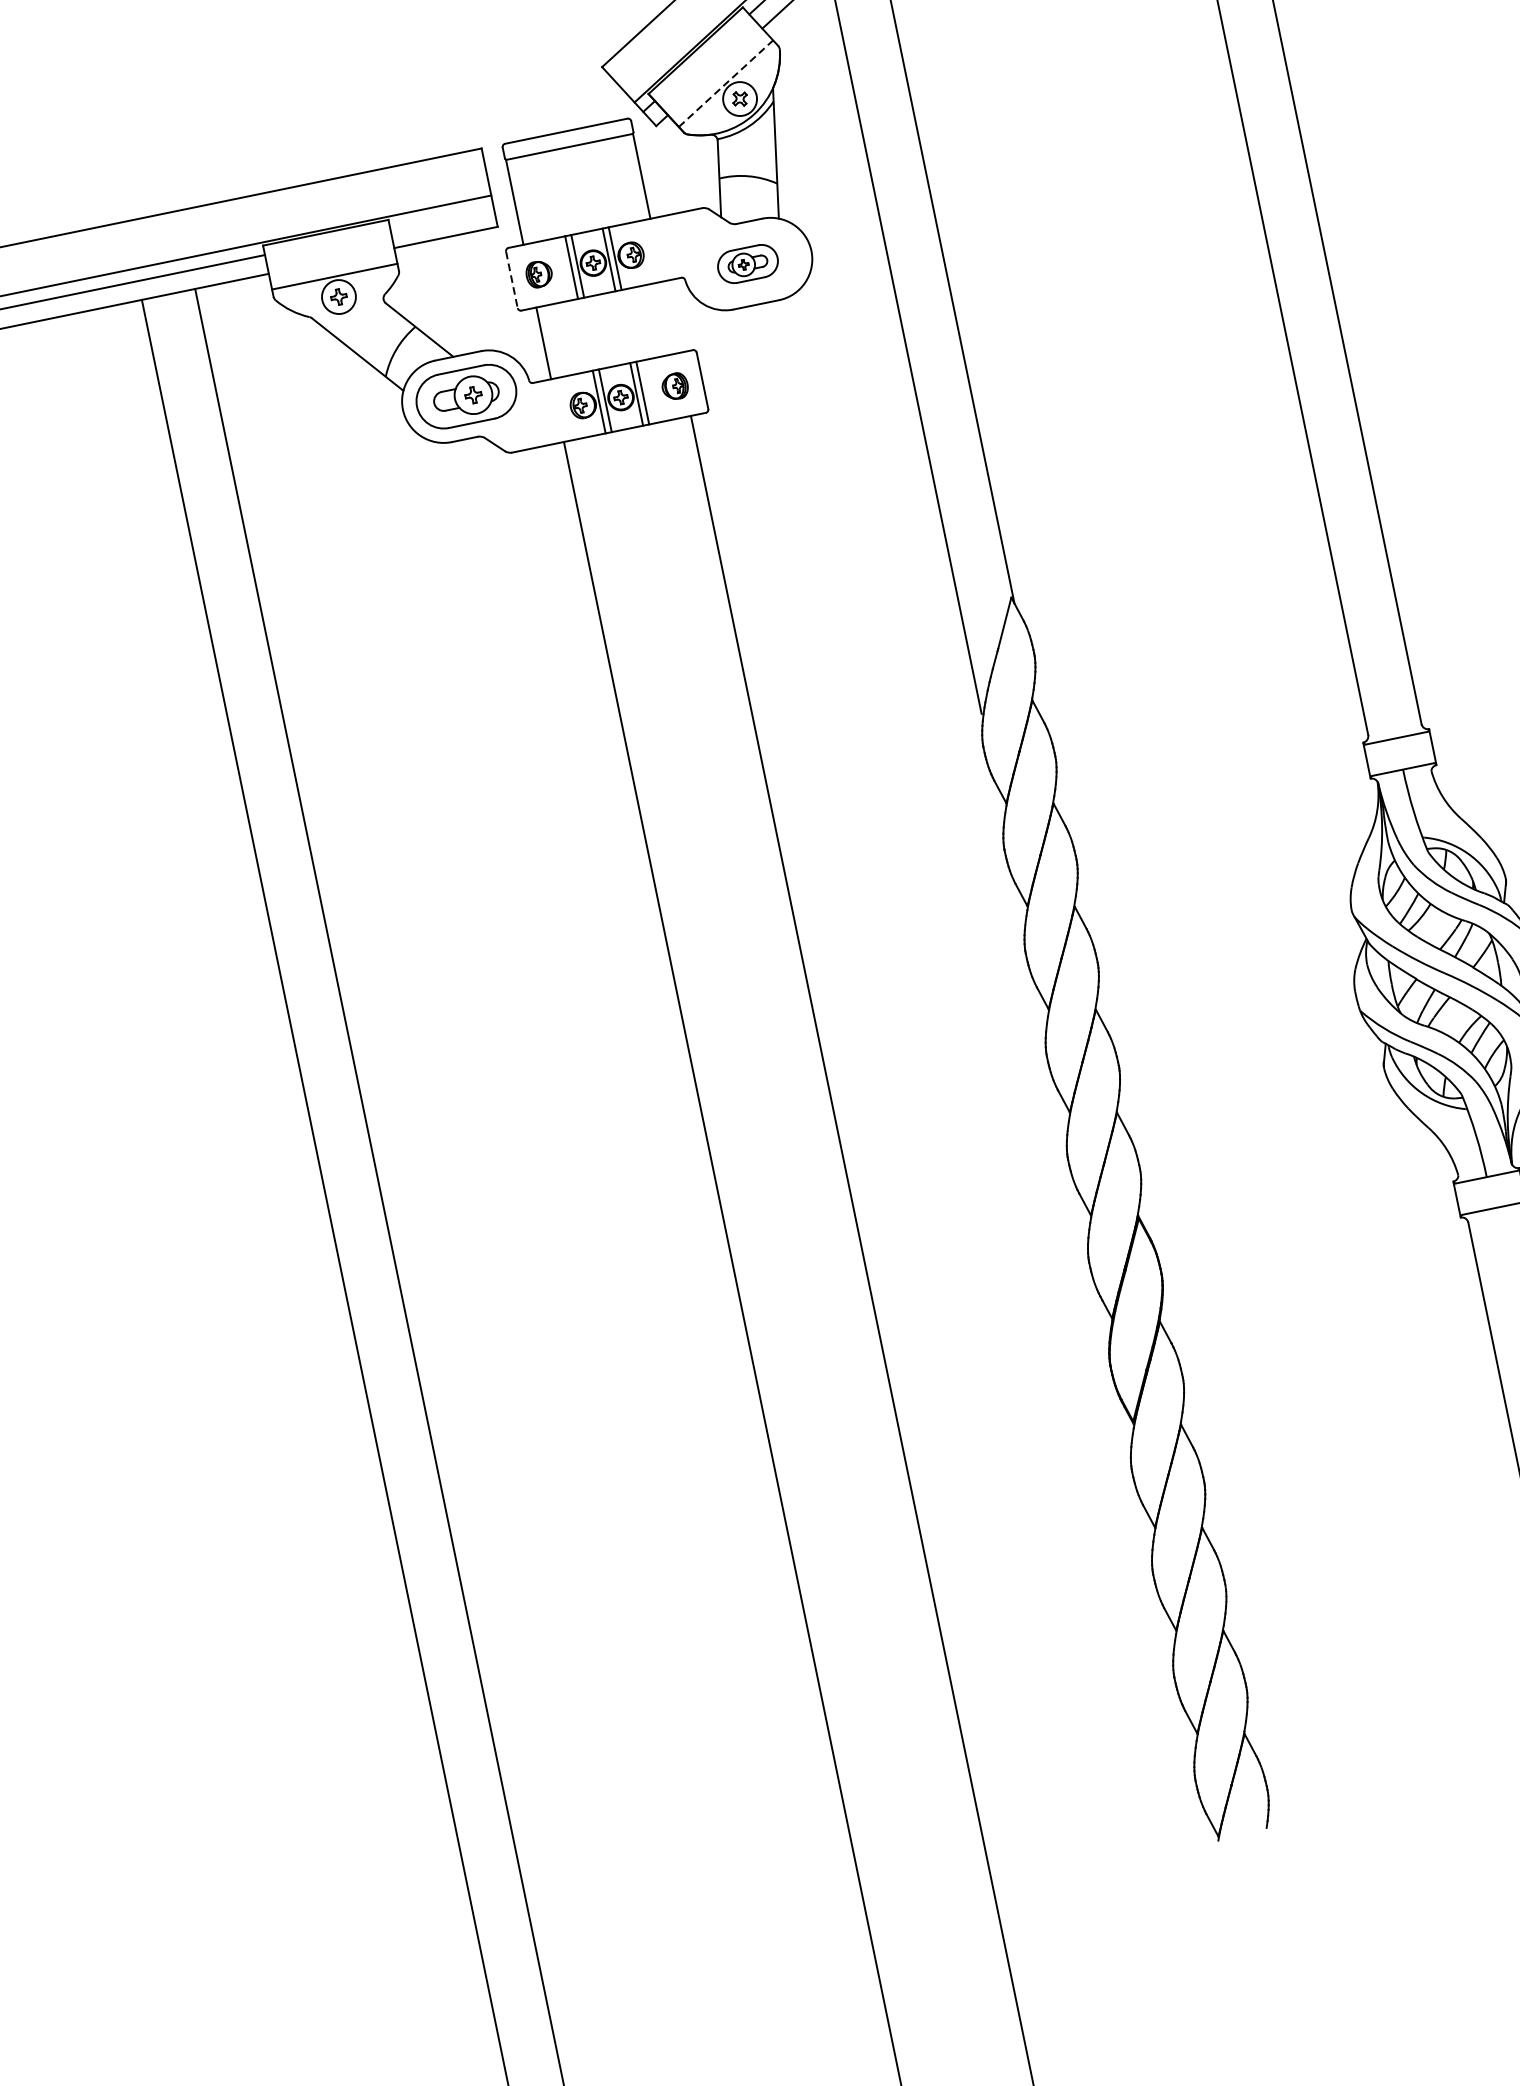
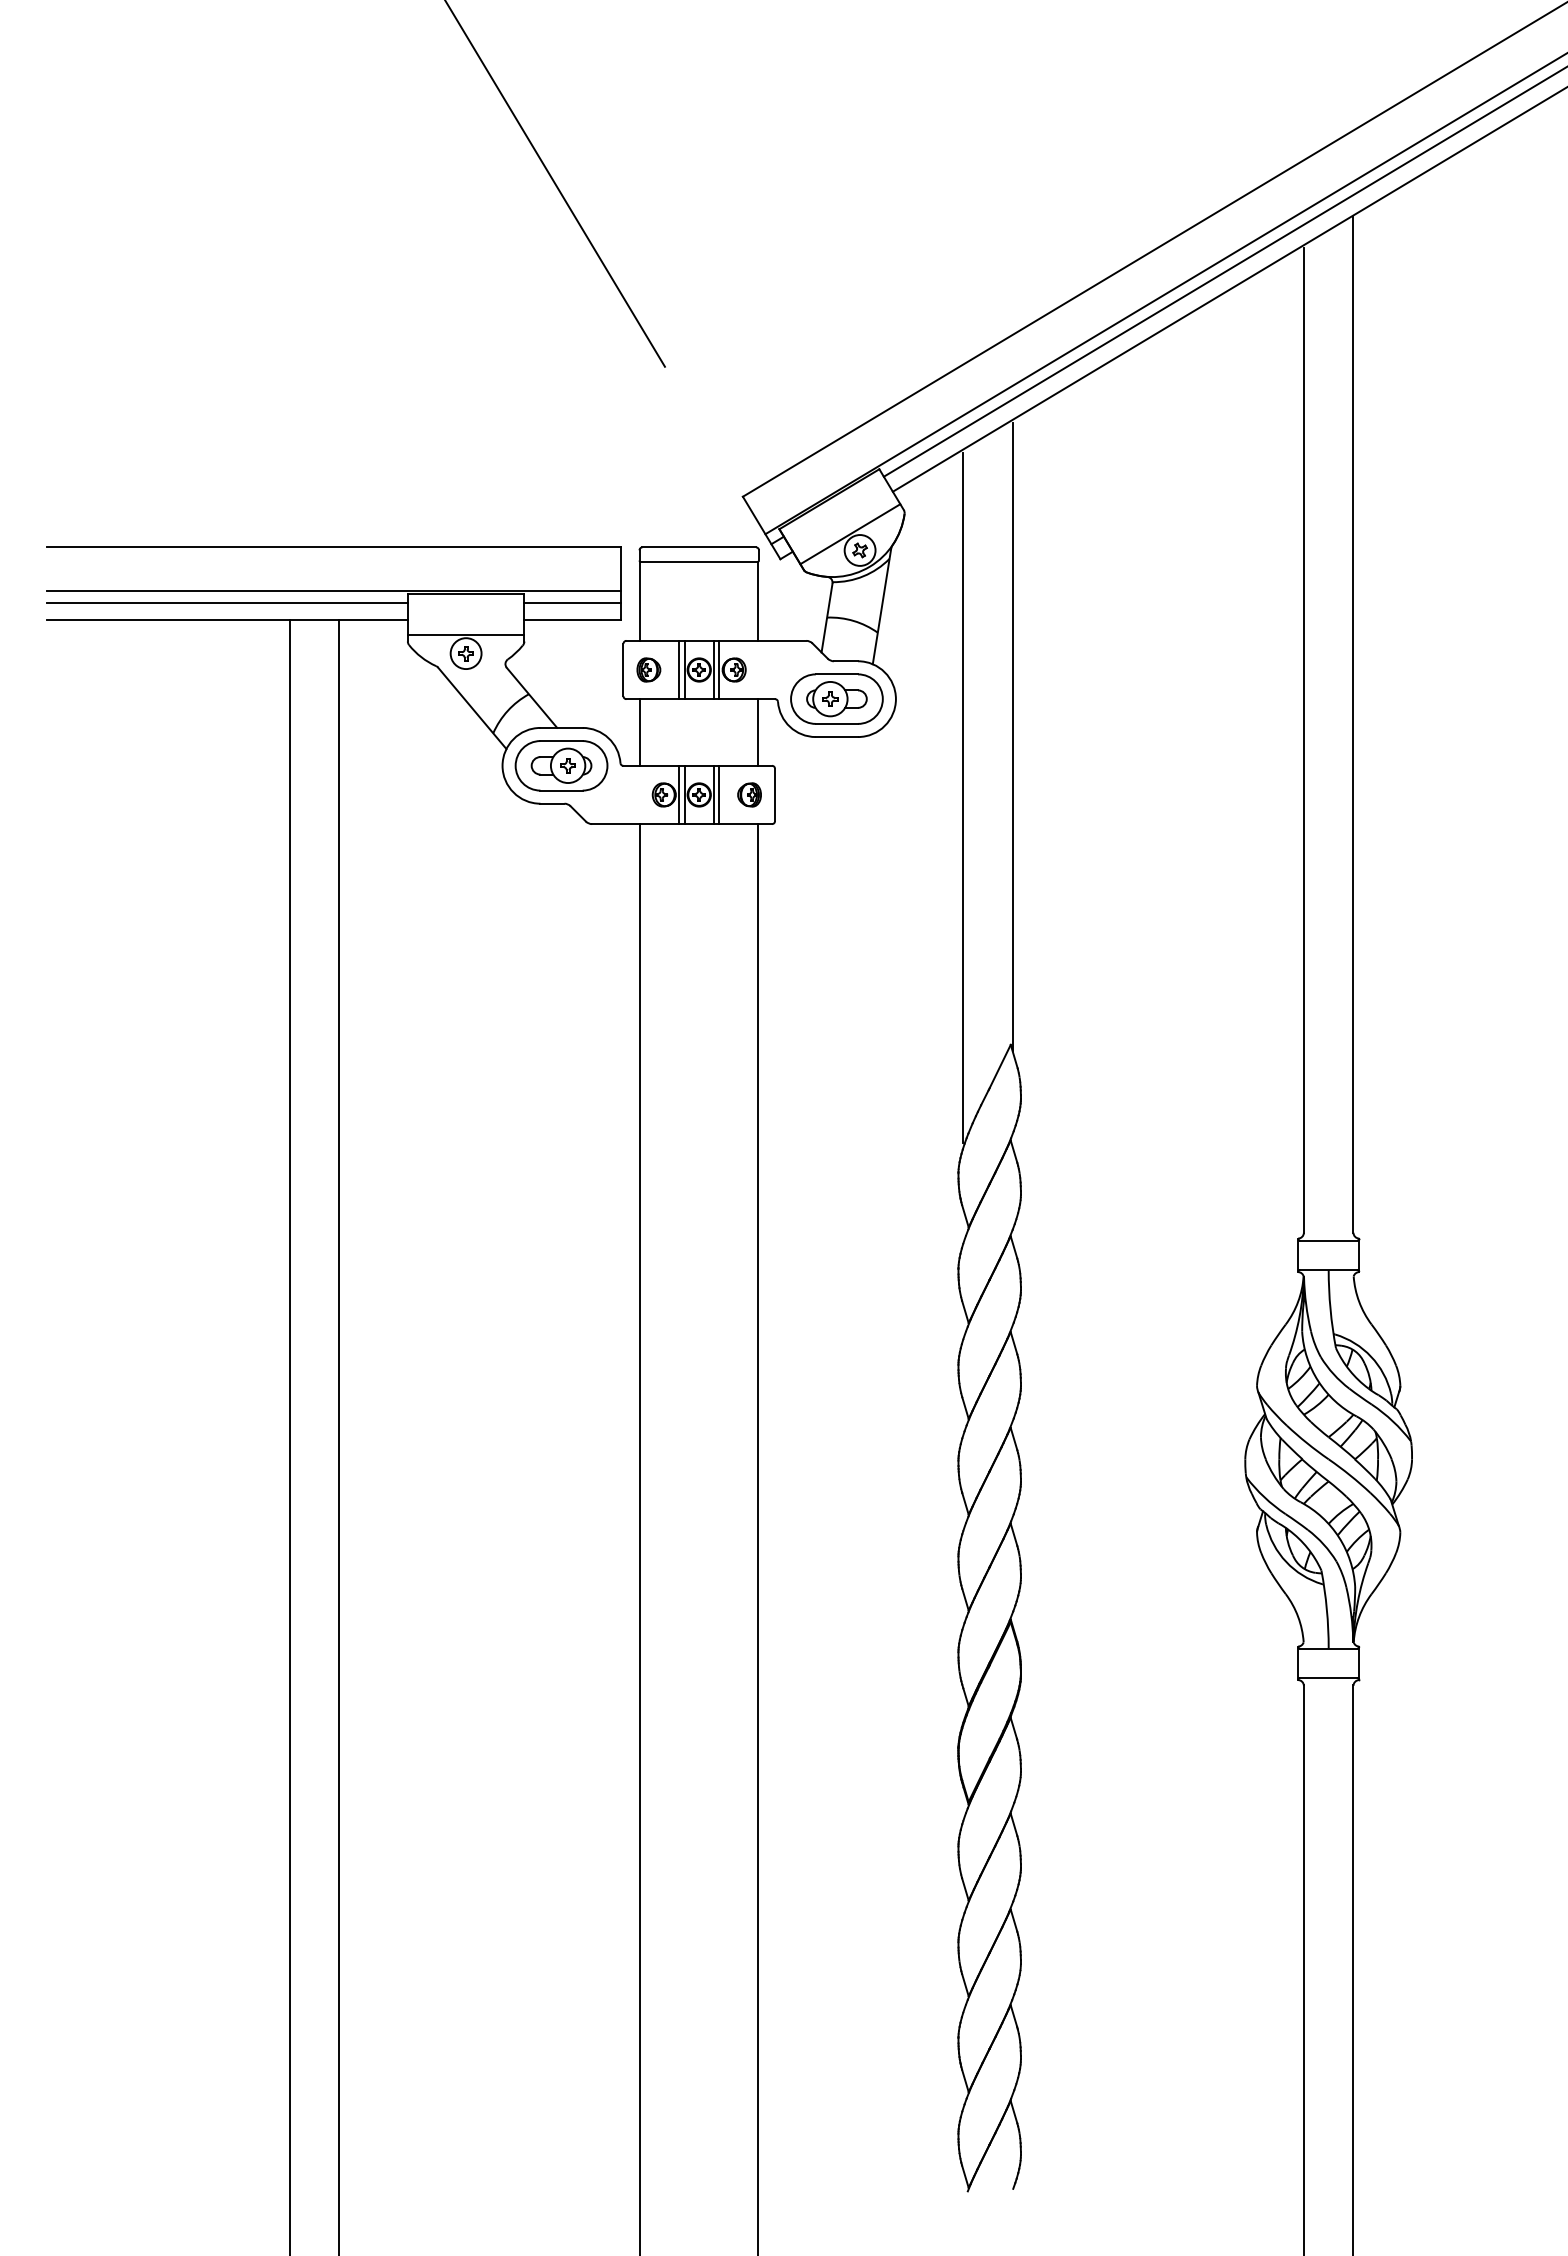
line: (725, 82) -> (850, 533), dashed -> solid
line: (442, 218) -> (572, 602), added
part: (747, 263) -> (836, 698), size x1.67
line: (512, 280) -> (623, 670), dashed -> solid
line: (670, 317) -> (758, 732), added

